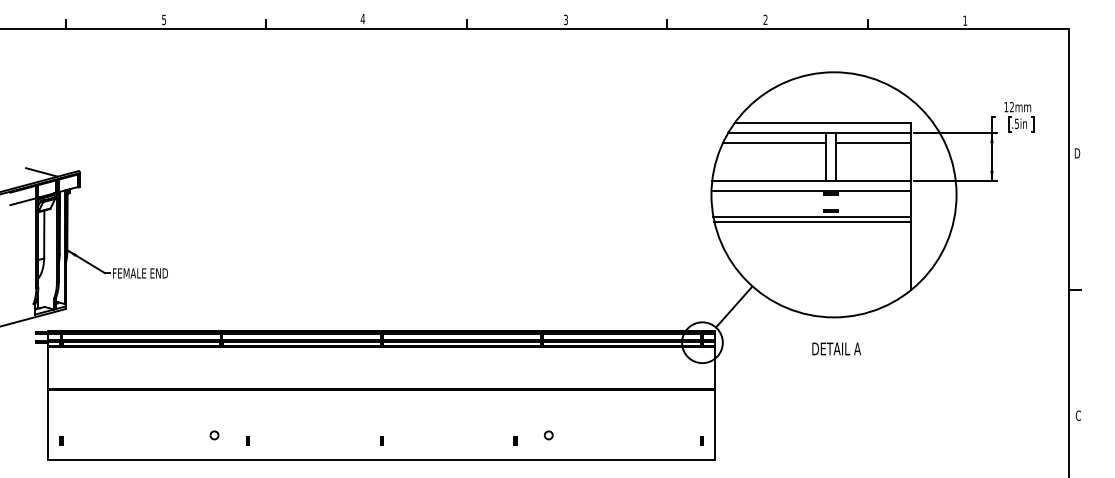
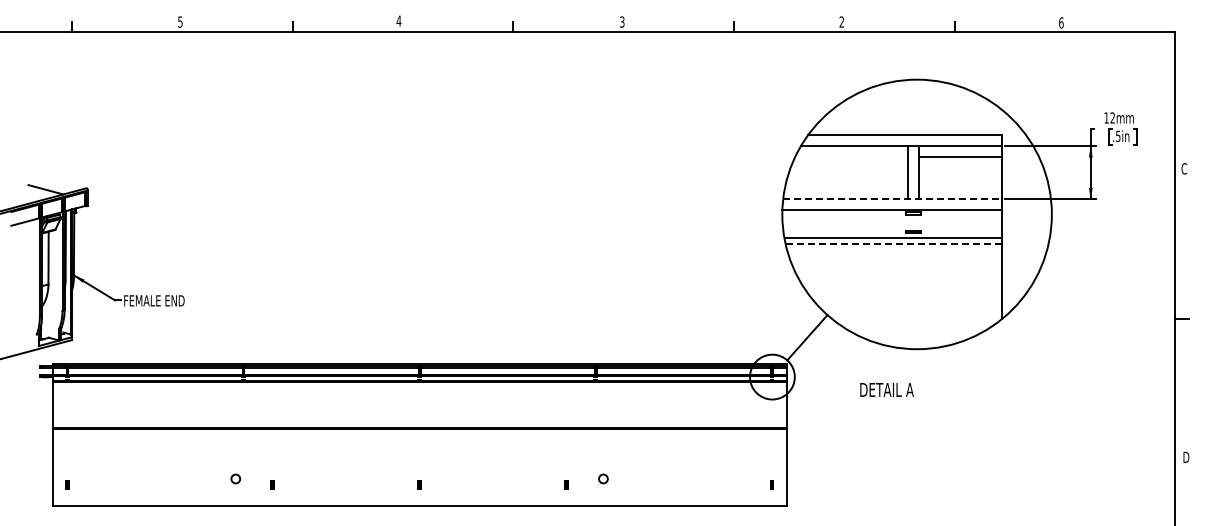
text: (965, 20) -> (1061, 22), 1 -> 6
line: (774, 143) -> (851, 157), removed
text: (1077, 153) -> (1184, 168), D -> C
line: (812, 181) -> (893, 199), solid -> dashed
line: (813, 221) -> (894, 243), solid -> dashed
text: (836, 348) -> (886, 389), moved
text: (1078, 415) -> (1186, 457), C -> D

